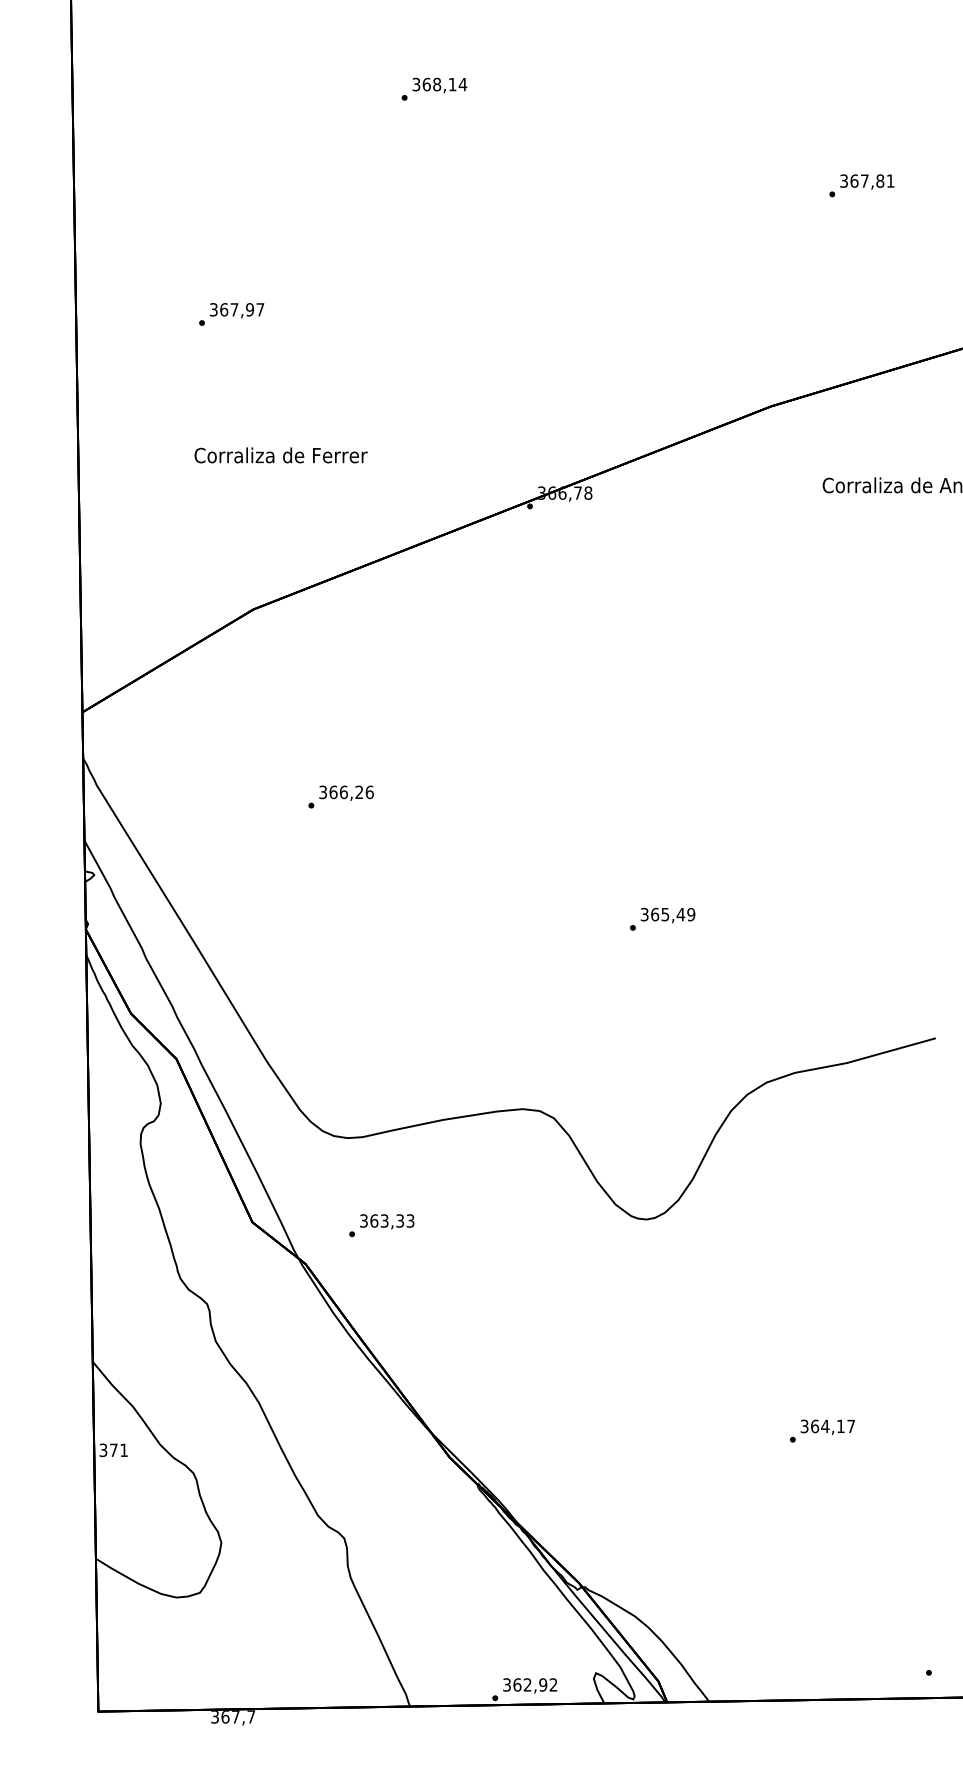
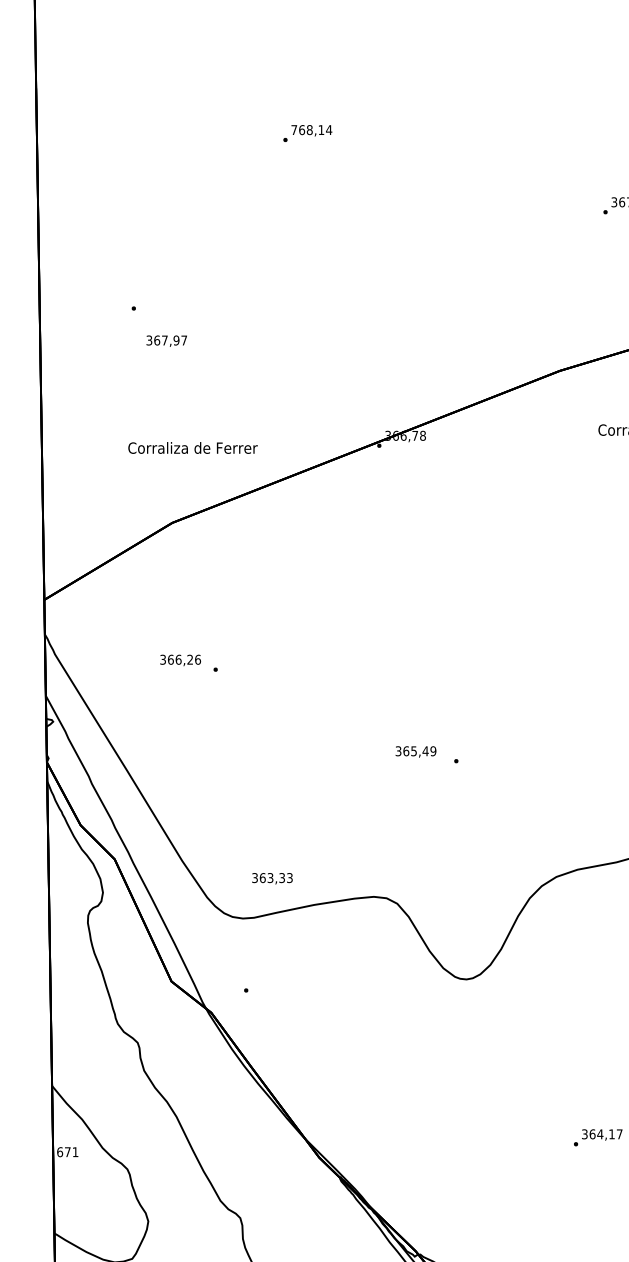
text: (416, 84) -> (294, 130), 368,14 -> 768,14
text: (237, 310) -> (167, 341), moved
text: (280, 455) -> (192, 448), moved
text: (346, 792) -> (180, 659), moved
text: (667, 915) -> (415, 751), moved
text: (387, 1221) -> (272, 878), moved
text: (103, 1450) -> (60, 1152), 371 -> 671

